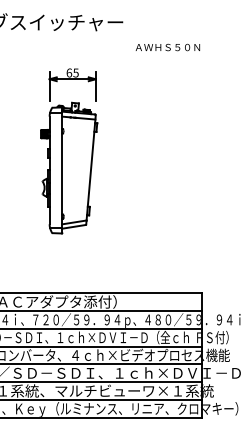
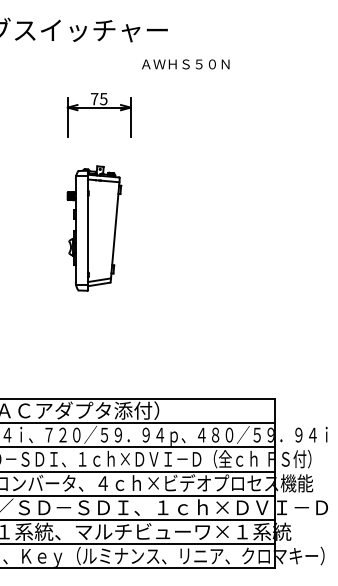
text: (167, 47) -> (185, 64), moved
text: (69, 72) -> (94, 98), 65 -> 75
part: (69, 168) -> (94, 228), size x0.7

